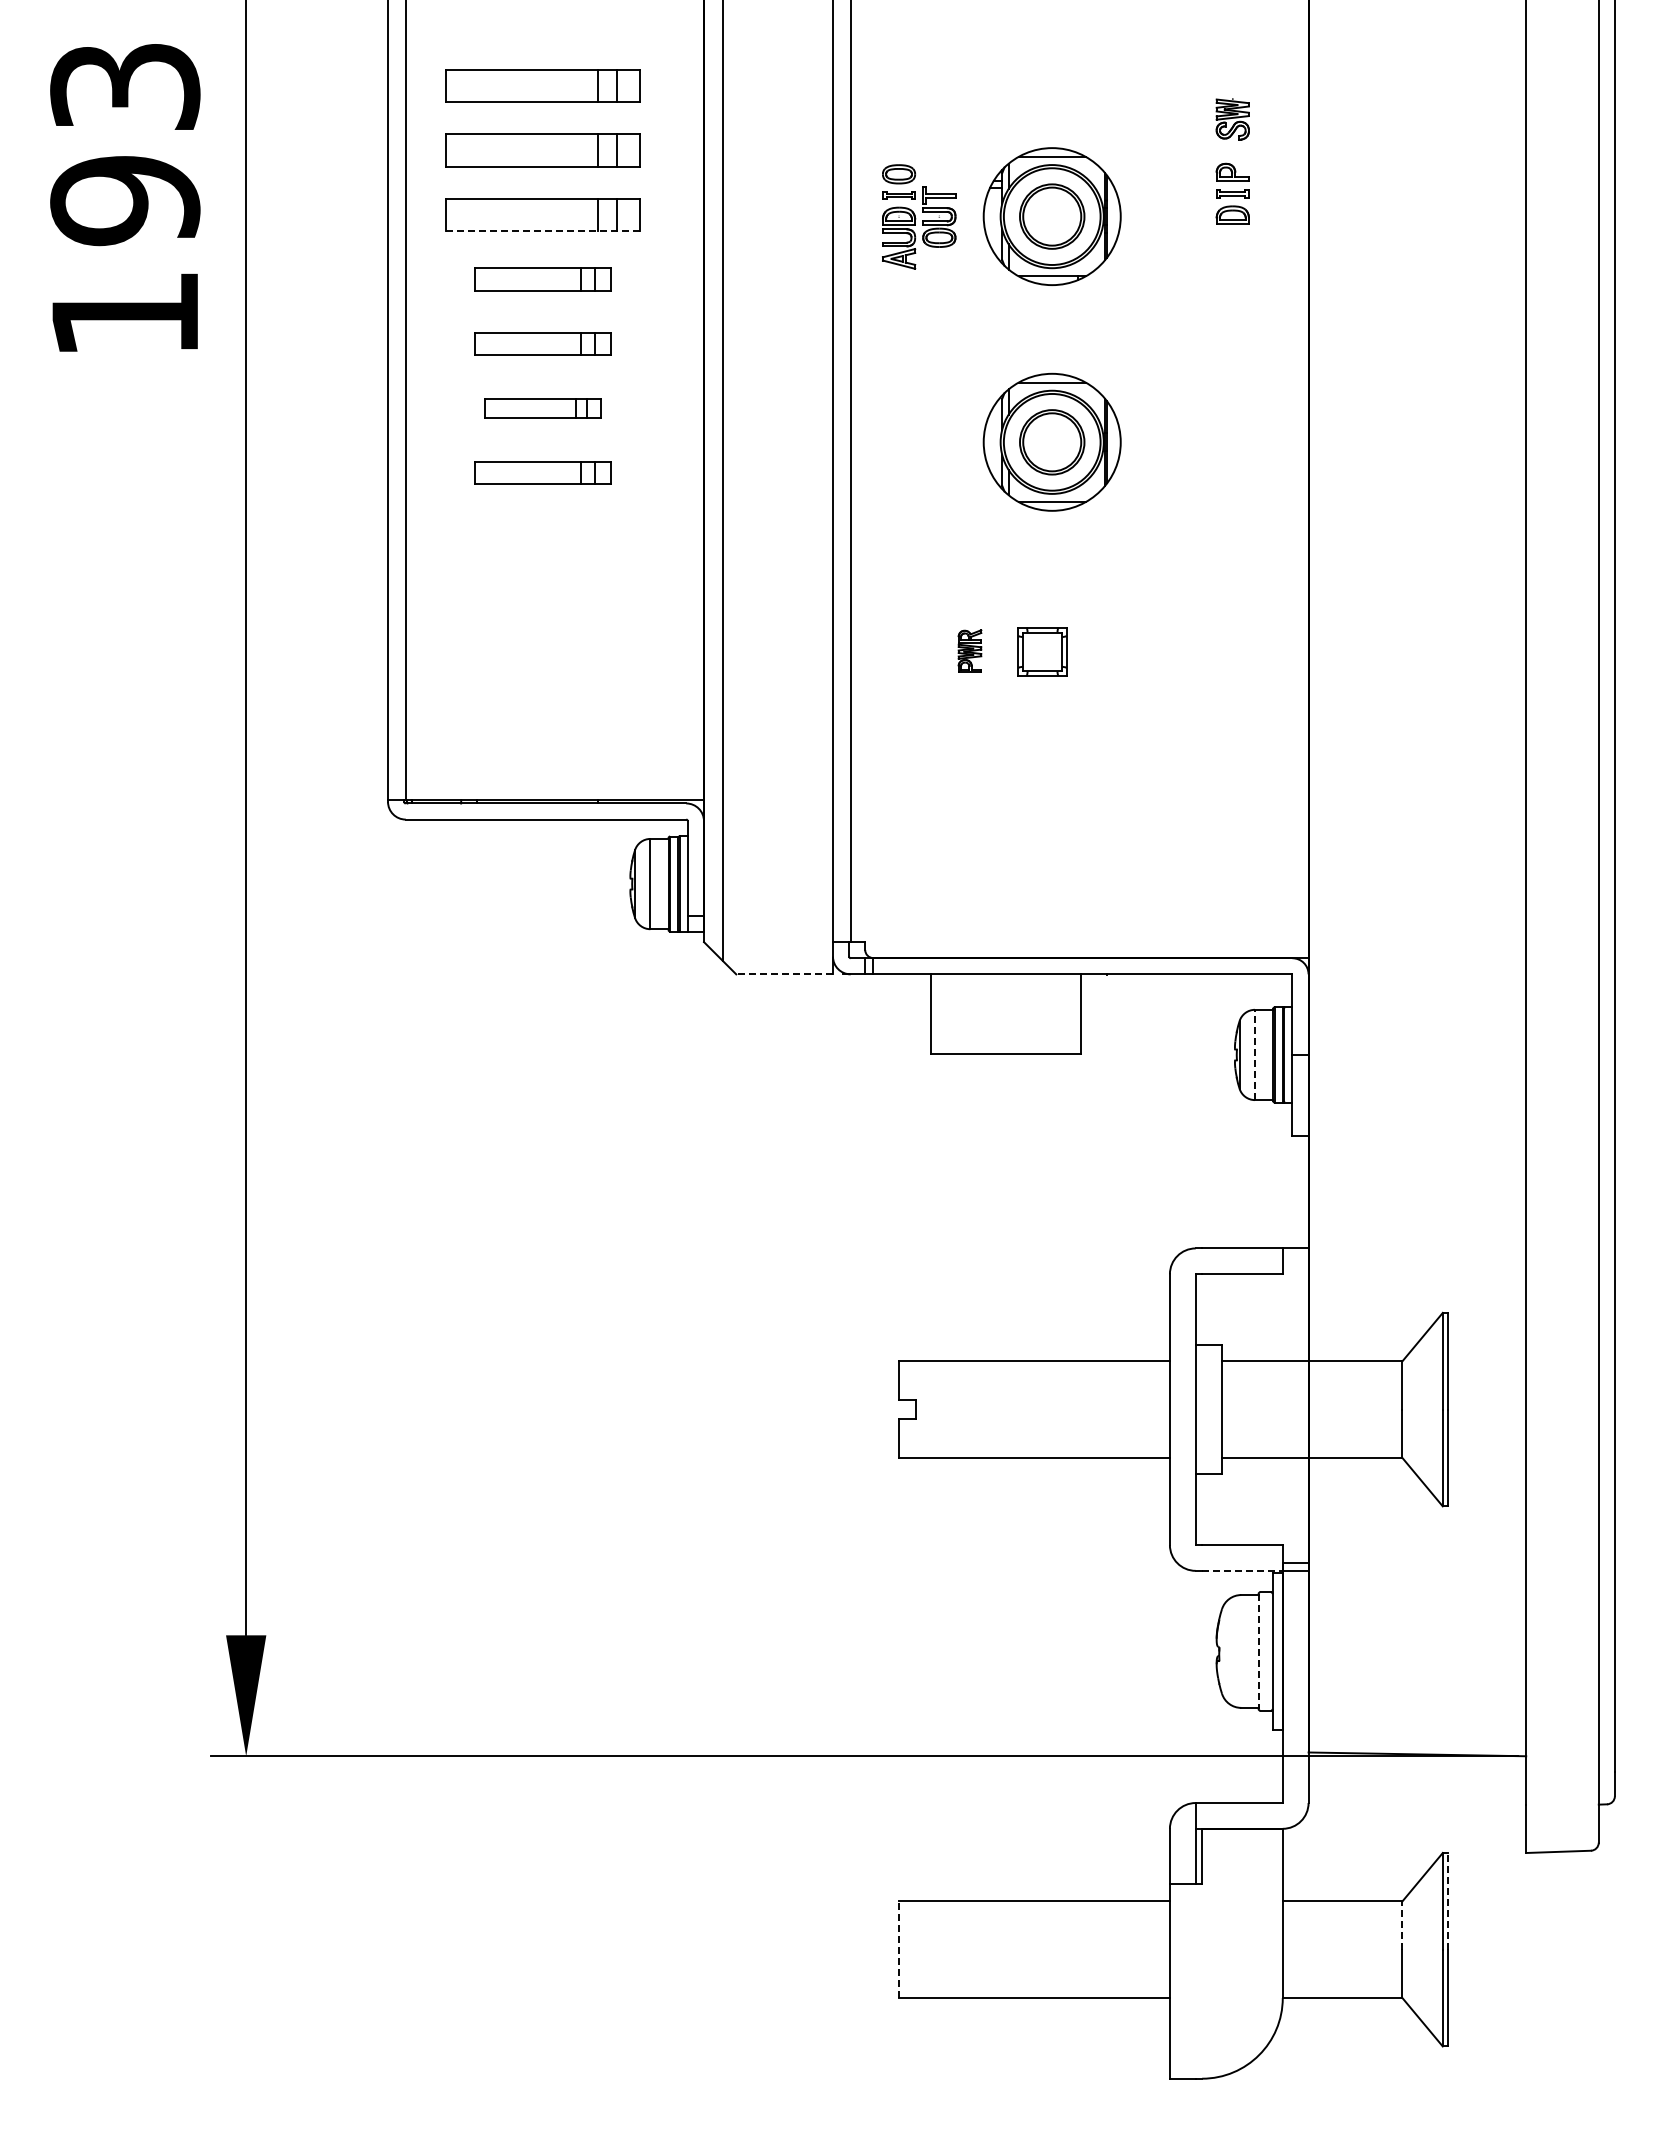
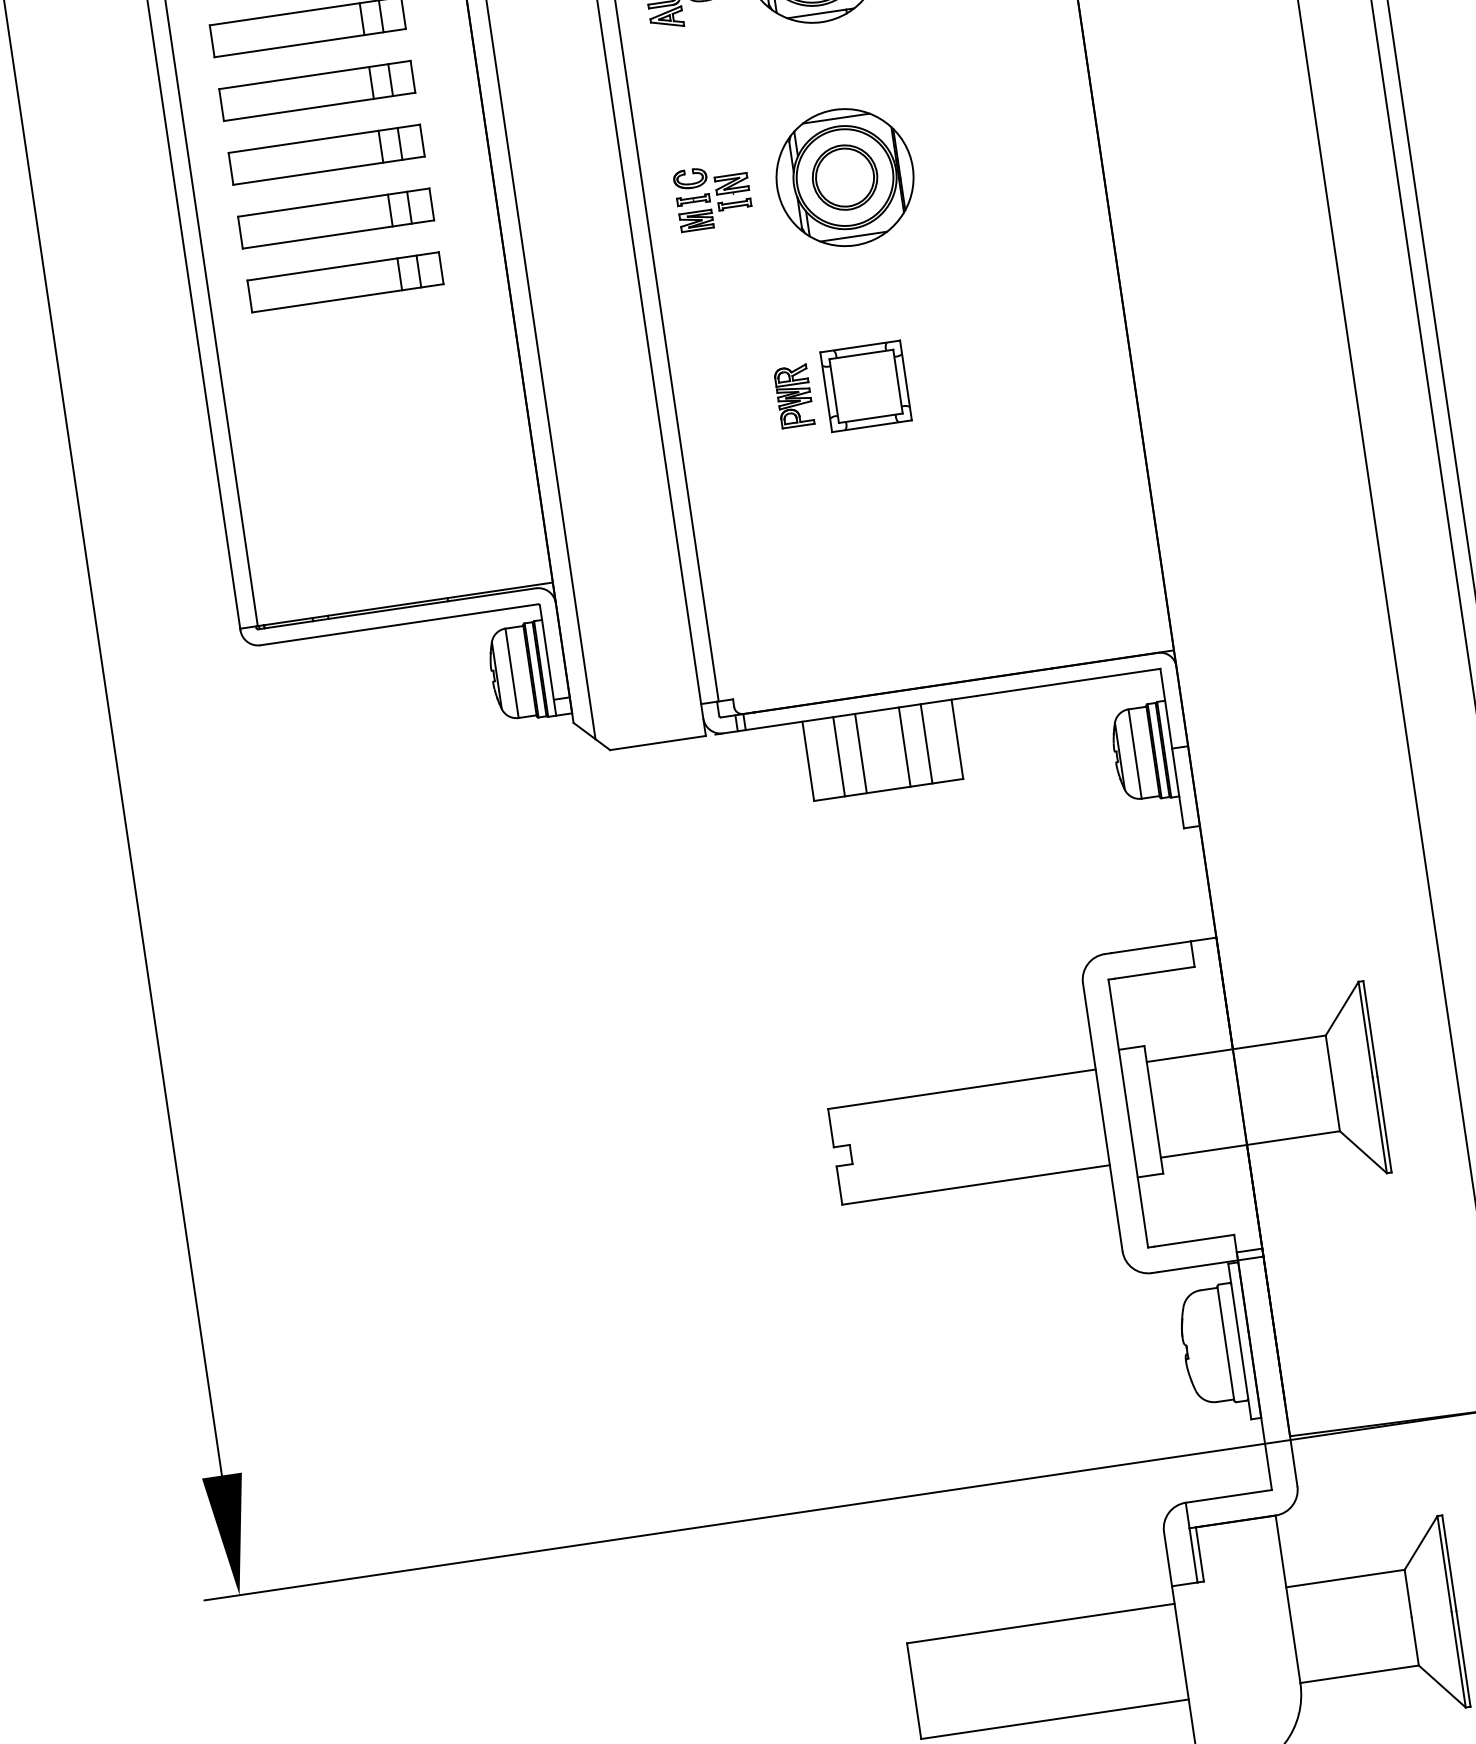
line: (542, 231) -> (309, 43), dashed -> solid
part: (542, 279) -> (317, 91), size x1.43
part: (542, 343) -> (326, 154), size x1.43
part: (542, 408) -> (335, 218), size x1.67
part: (919, 441) -> (713, 196), added
part: (542, 472) -> (345, 281), size x1.43
part: (969, 650) -> (793, 395), size x1.43
part: (1042, 651) -> (865, 385), size x1.67
line: (784, 974) -> (657, 743), dashed -> solid
line: (961, 1014) -> (838, 756), added
line: (983, 1014) -> (860, 753), added
line: (1028, 1014) -> (905, 747), added
line: (1050, 1014) -> (926, 743), added
line: (1254, 1054) -> (1134, 753), dashed -> solid
line: (1242, 1570) -> (1198, 1265), dashed -> solid
line: (1258, 1651) -> (1225, 1343), dashed -> solid
line: (1447, 1900) -> (1449, 1562), dashed -> solid
line: (1402, 1925) -> (1408, 1593), dashed -> solid
line: (899, 1949) -> (914, 1690), dashed -> solid

